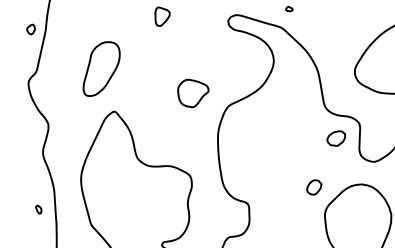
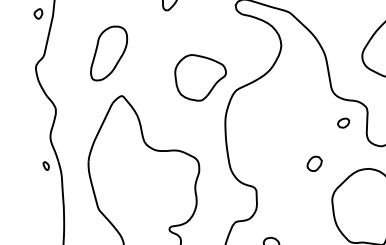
part: (193, 93) -> (200, 77), size x1.67
part: (335, 138) -> (342, 122), size x0.62
part: (314, 187) -> (314, 163), moved
part: (38, 209) -> (45, 165), moved

